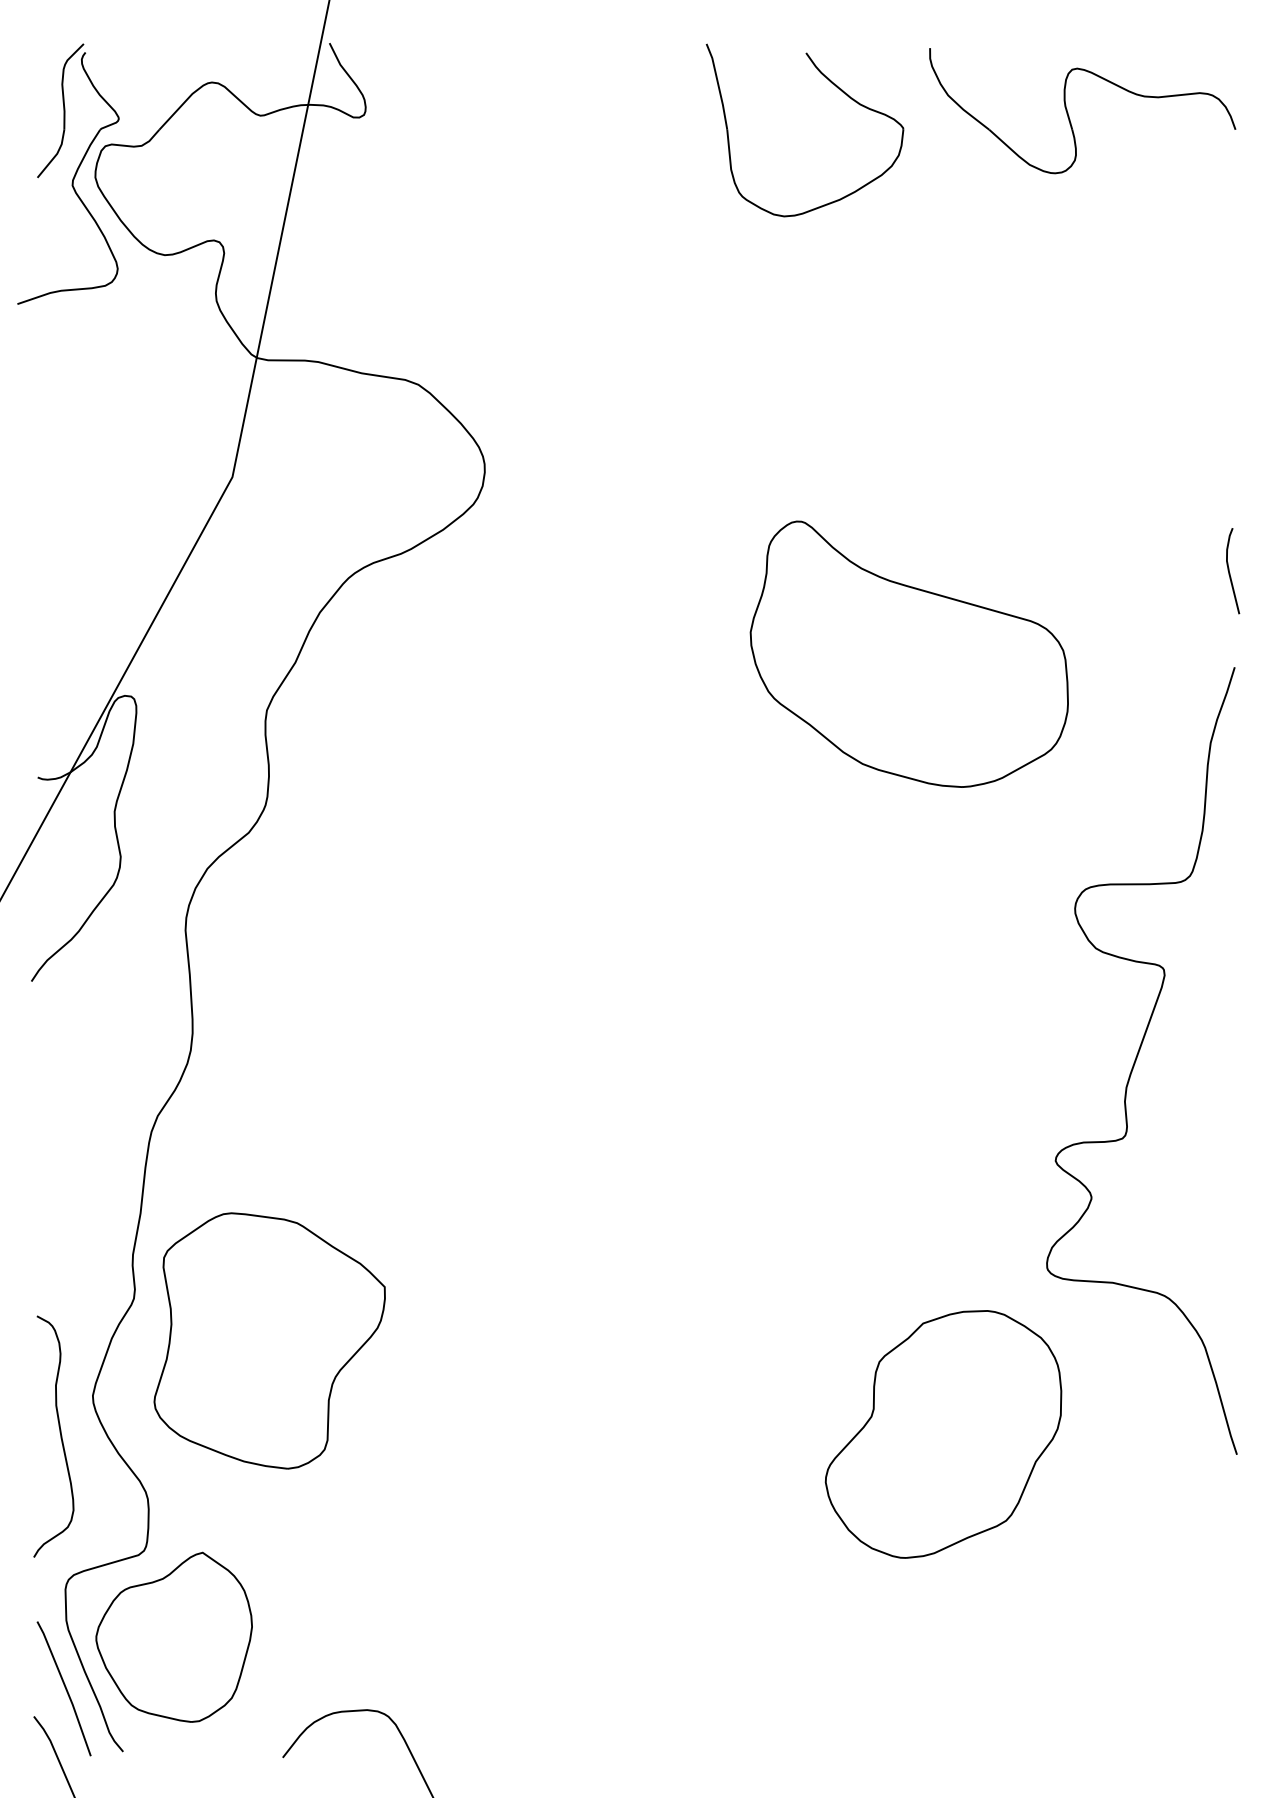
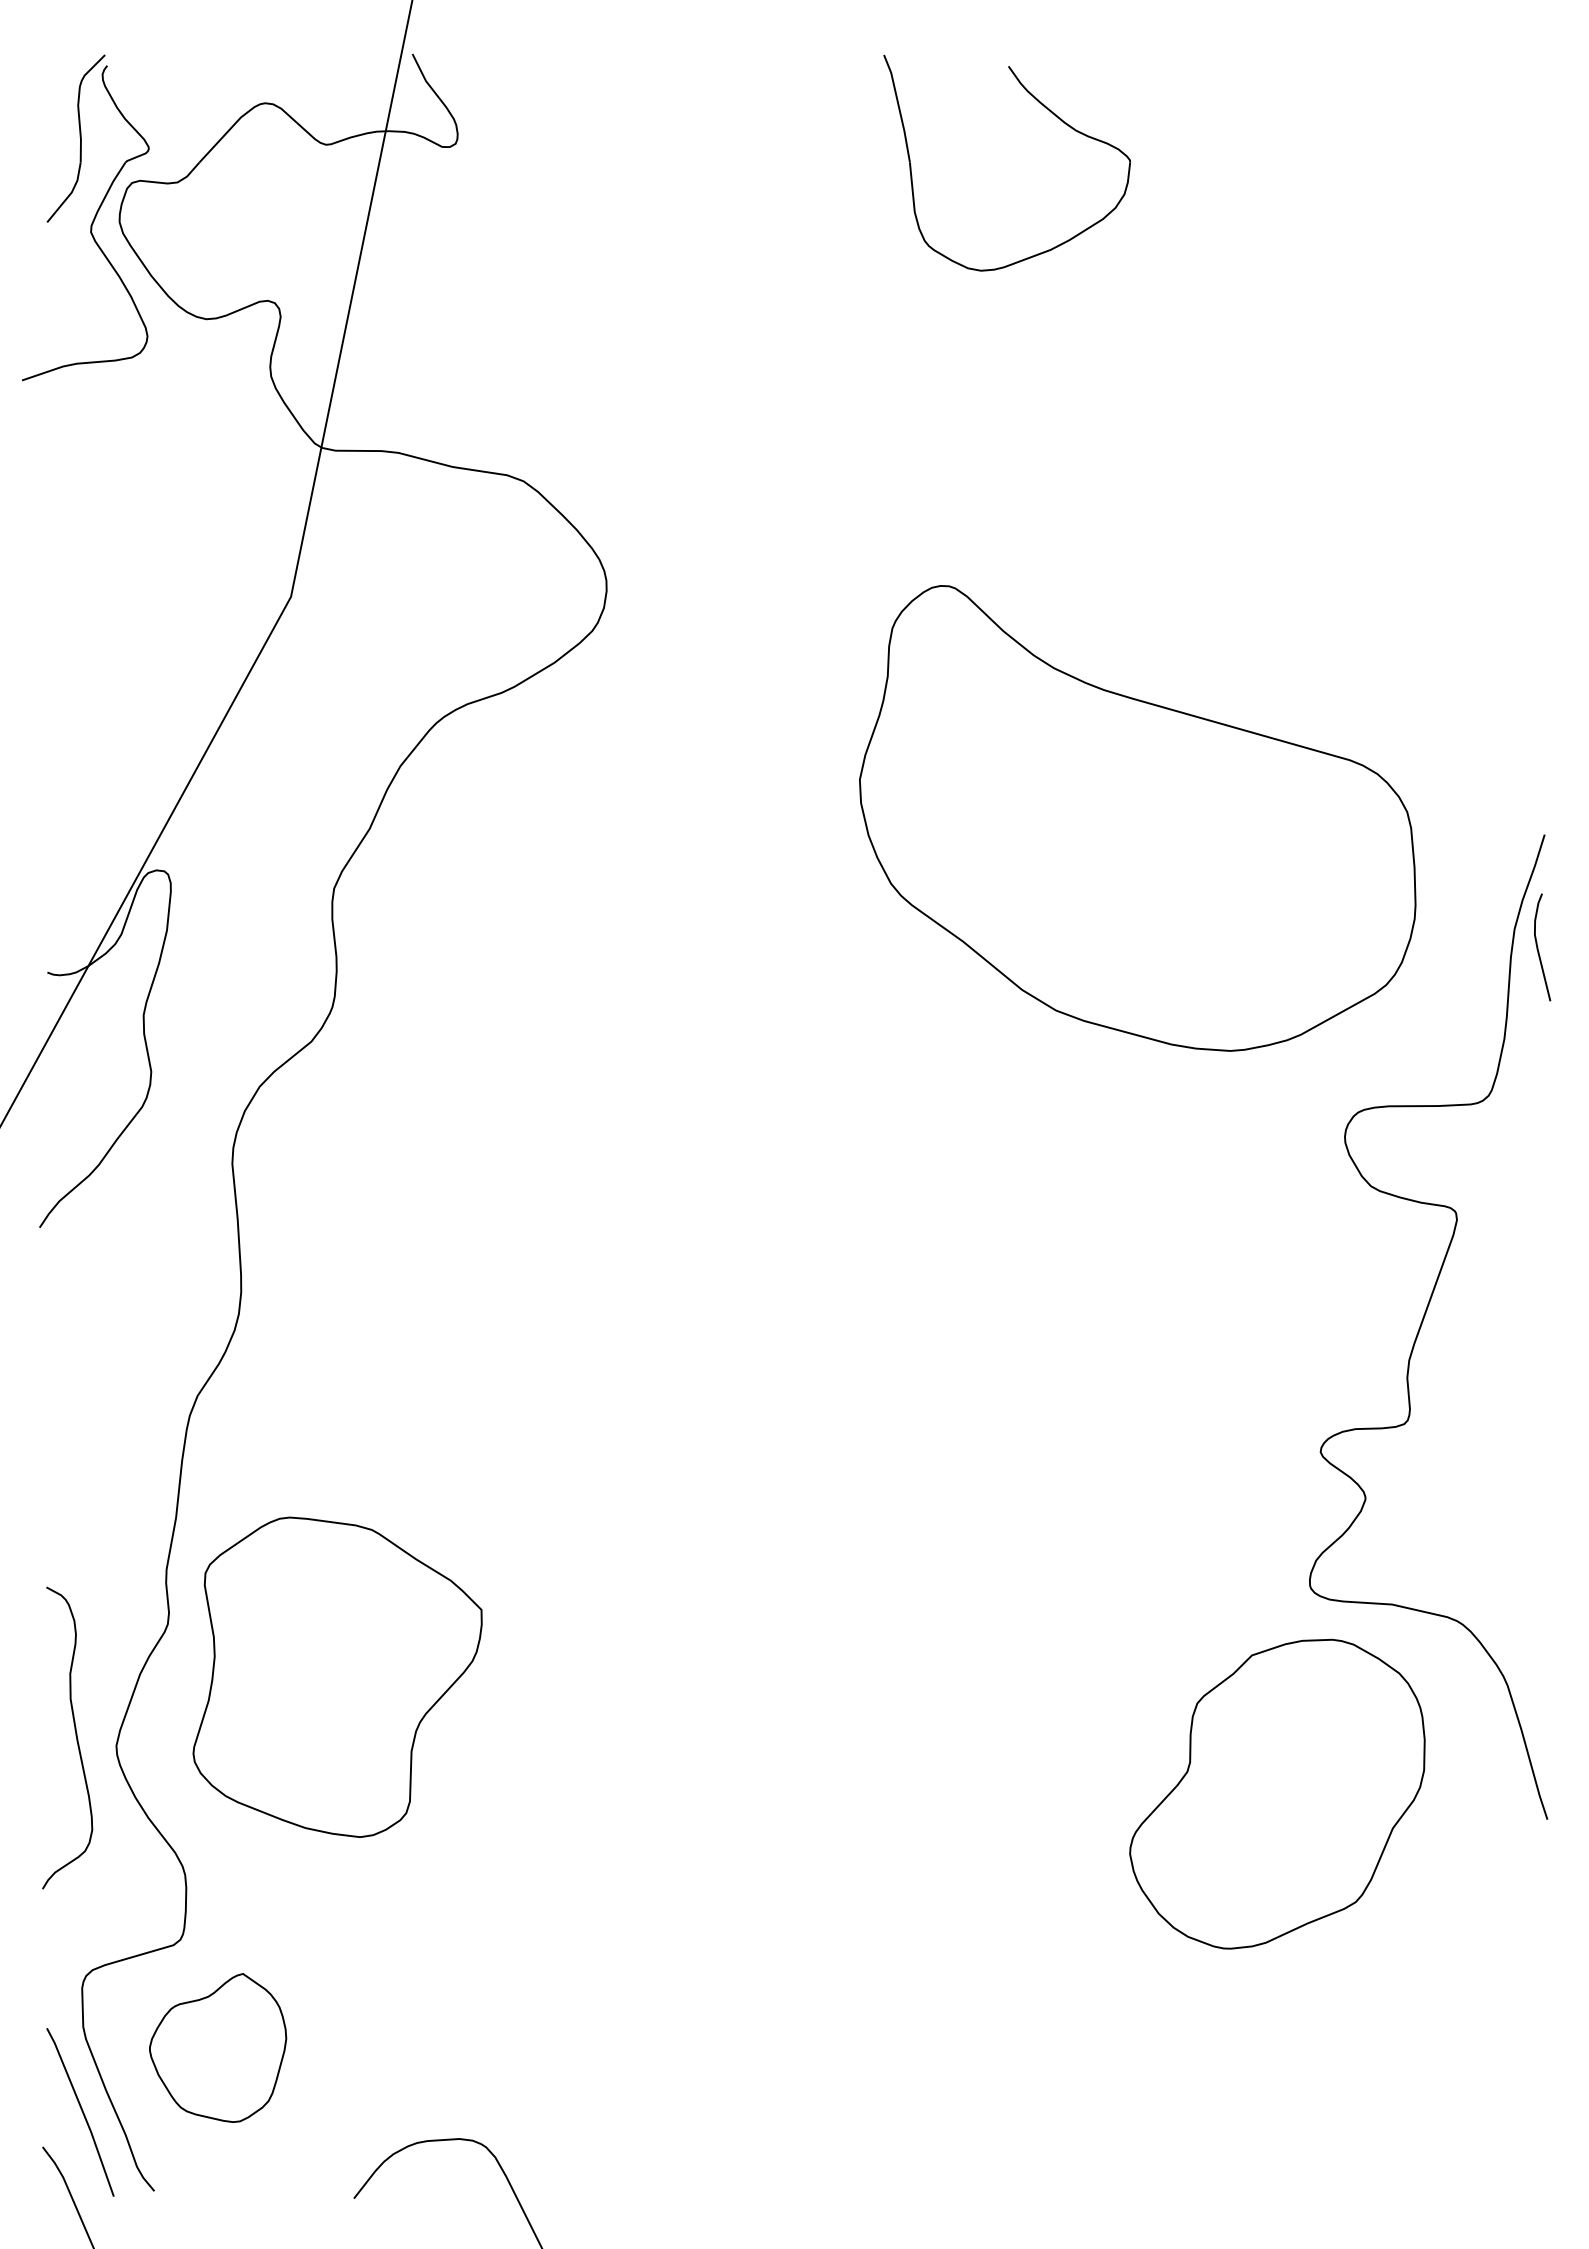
part: (1069, 115) -> (1337, 144), removed
curve: (1229, 571) -> (1538, 947), moved
part: (909, 654) -> (1137, 818), size x1.4
part: (943, 1433) -> (1277, 1793), moved
curve: (60, 1435) -> (75, 1736), moved
part: (173, 1636) -> (217, 2047), size x0.7

